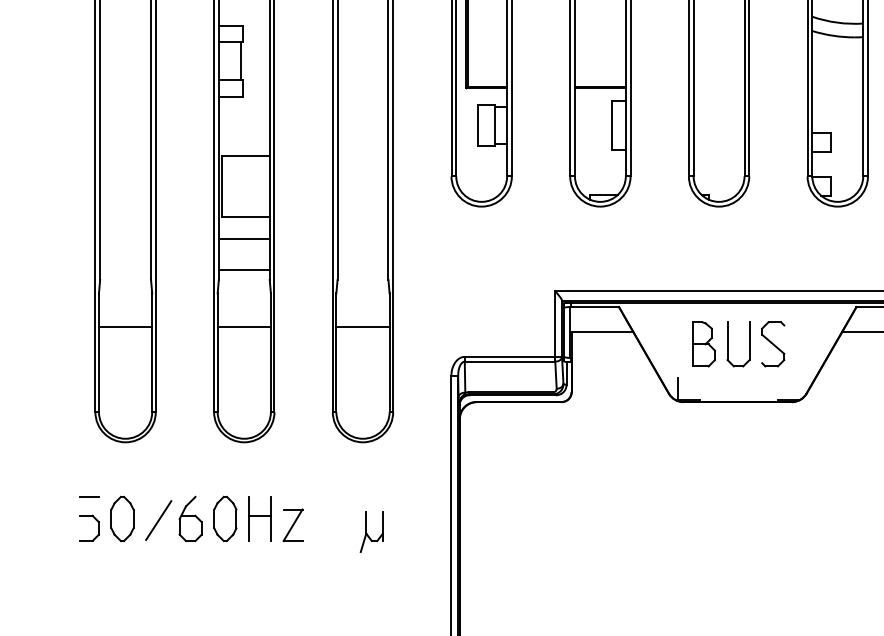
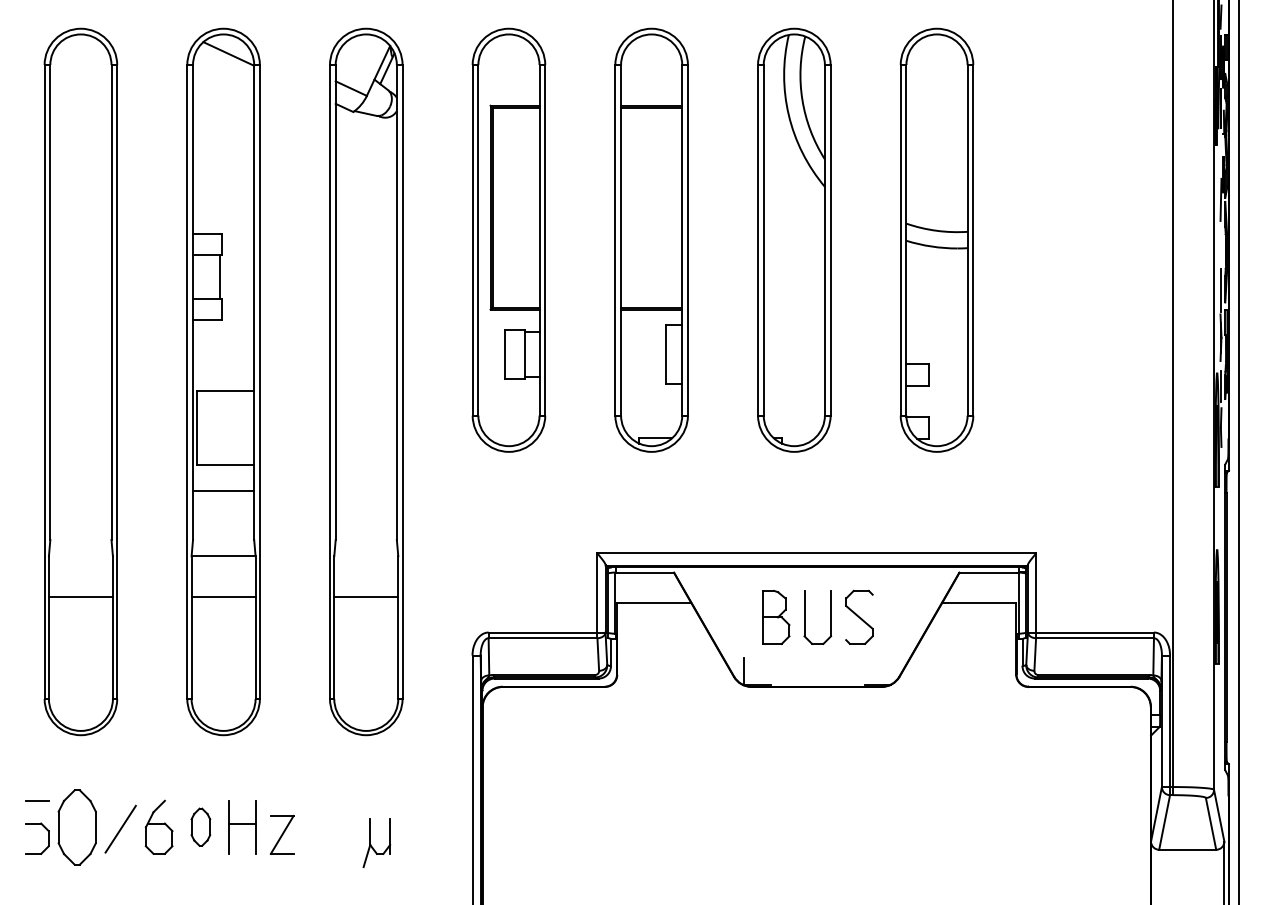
line: (244, 269) -> (223, 555), moved
part: (121, 518) -> (76, 826), size x1.4
part: (225, 518) -> (200, 826), size x0.7

